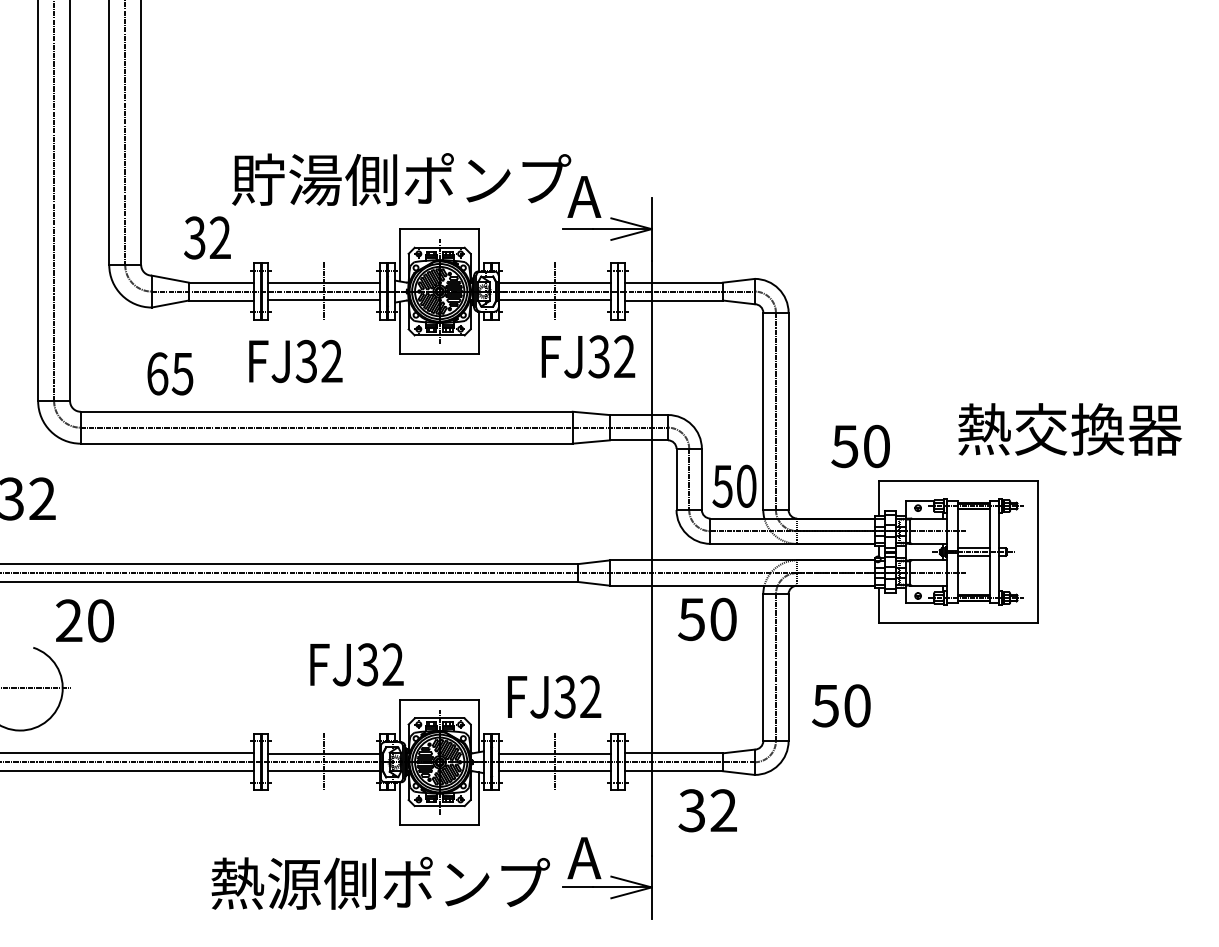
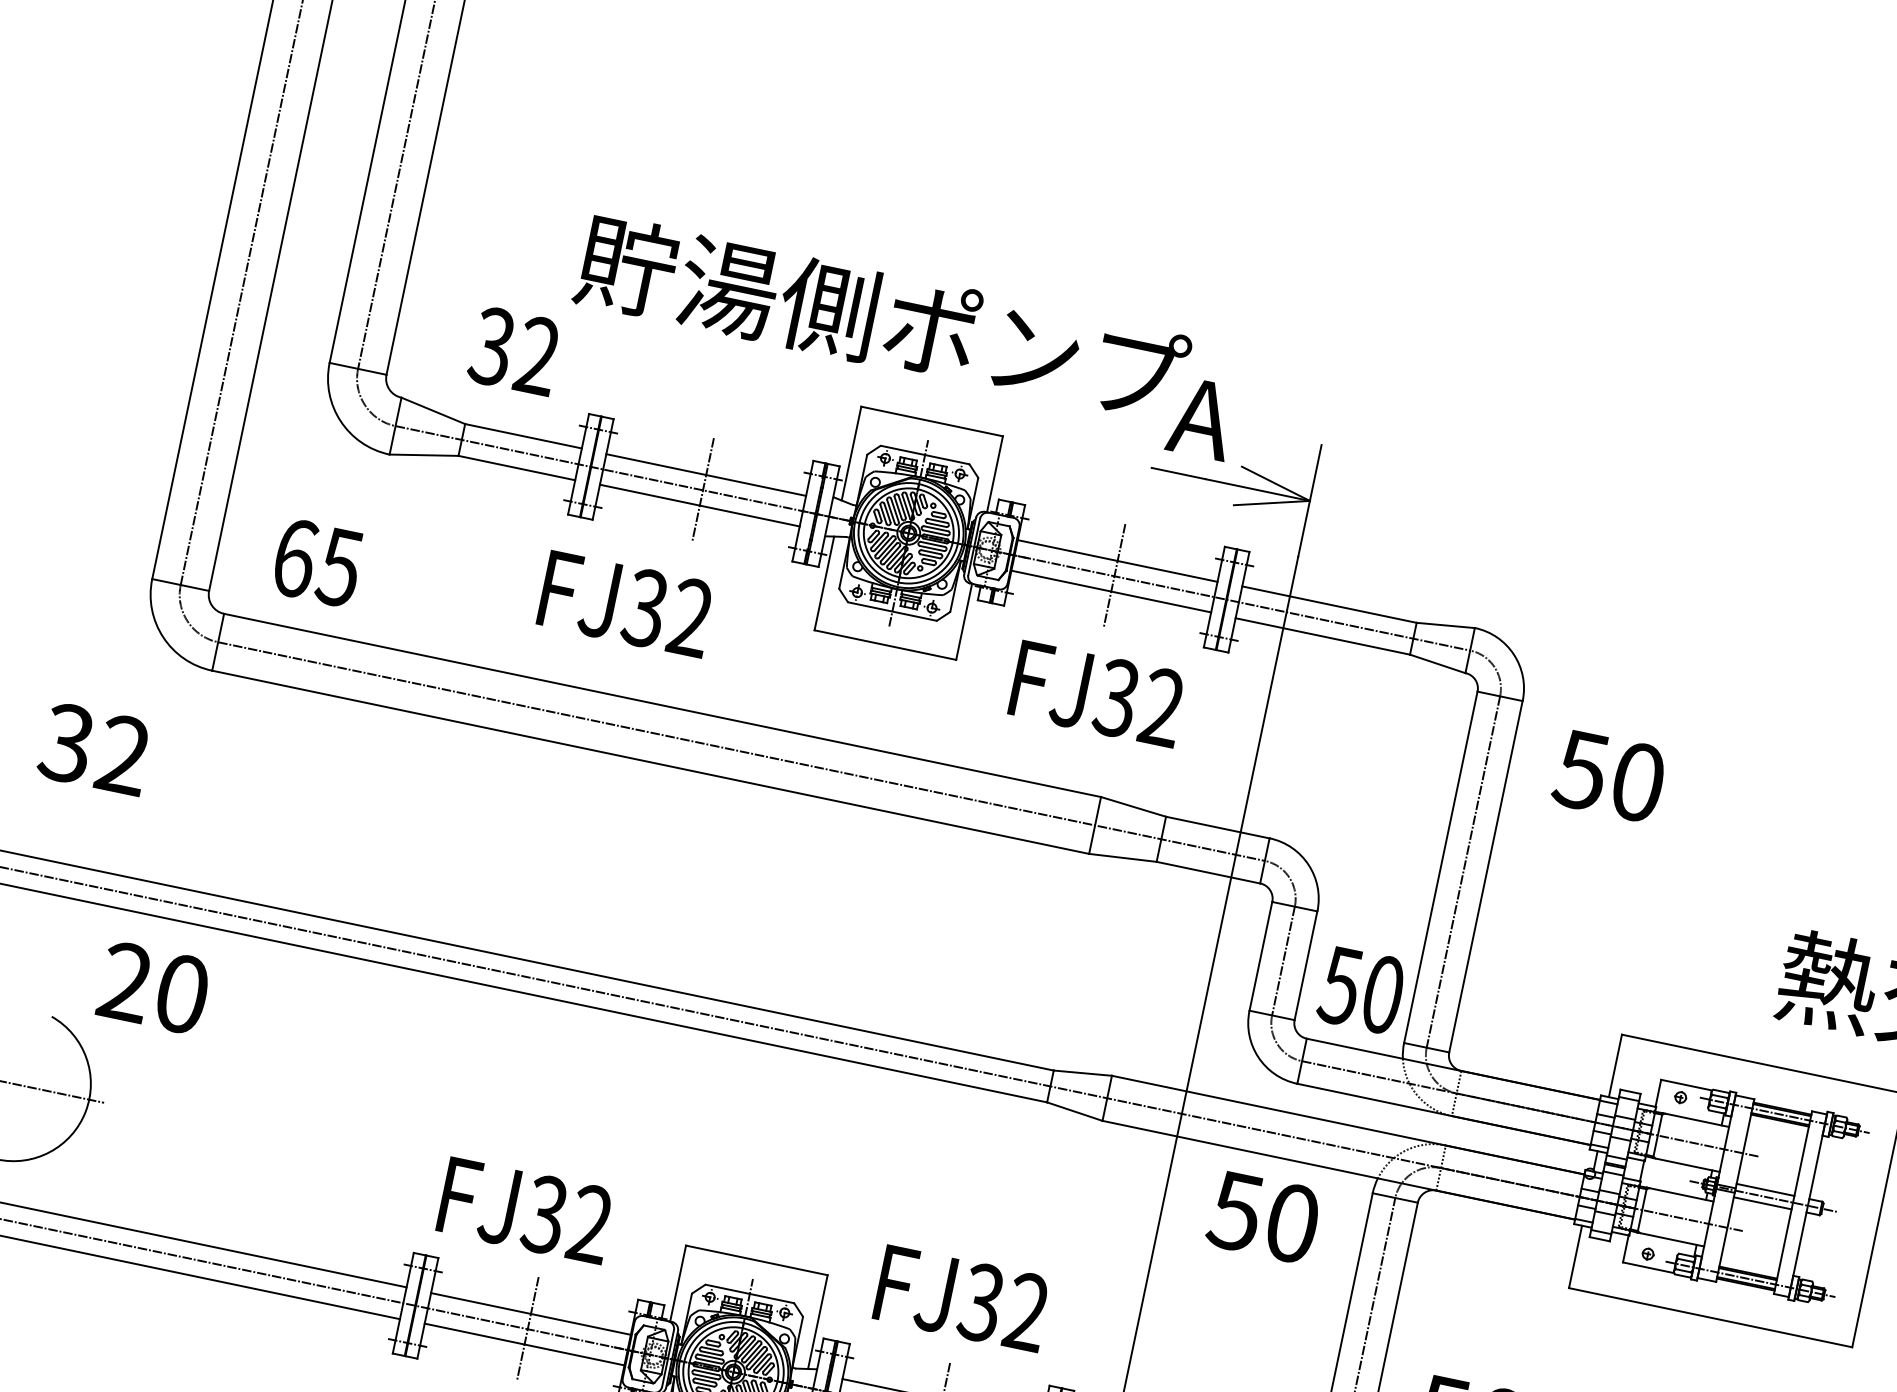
text: (588, 356) -> (1098, 693), moved
text: (170, 373) -> (318, 562), moved
text: (860, 446) -> (1609, 776), moved
text: (356, 664) -> (525, 1210), moved

